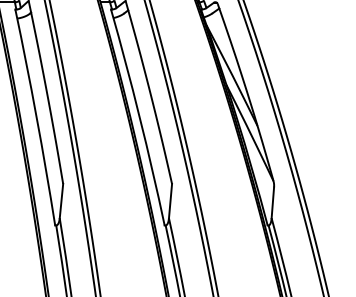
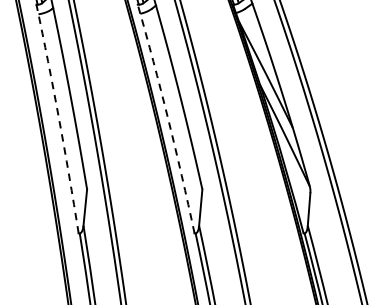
arc: (36, 117) -> (58, 119), solid -> dashed
arc: (139, 117) -> (167, 119), solid -> dashed

